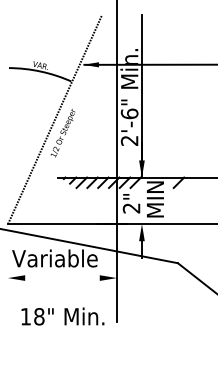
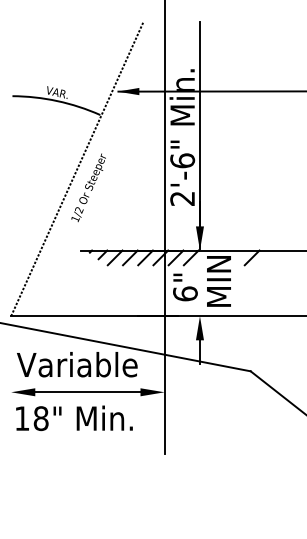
text: (131, 208) -> (185, 294), 2" -> 6"
line: (62, 278) -> (87, 392), added
text: (62, 316) -> (73, 418), moved

